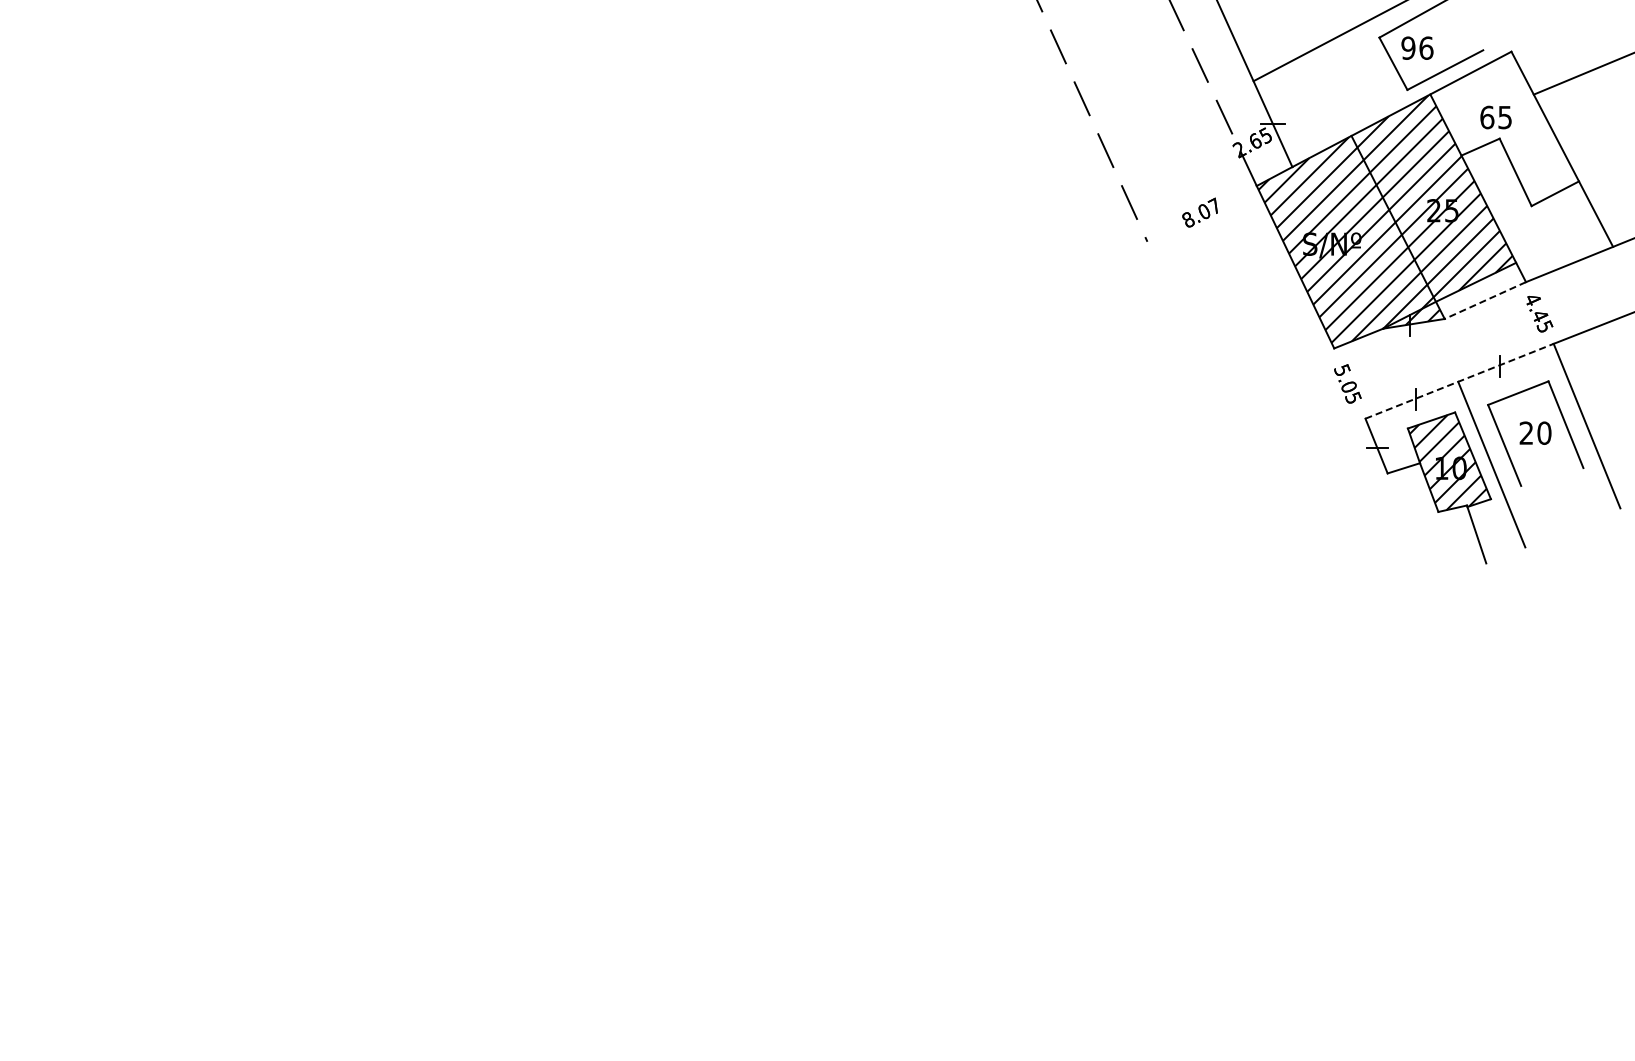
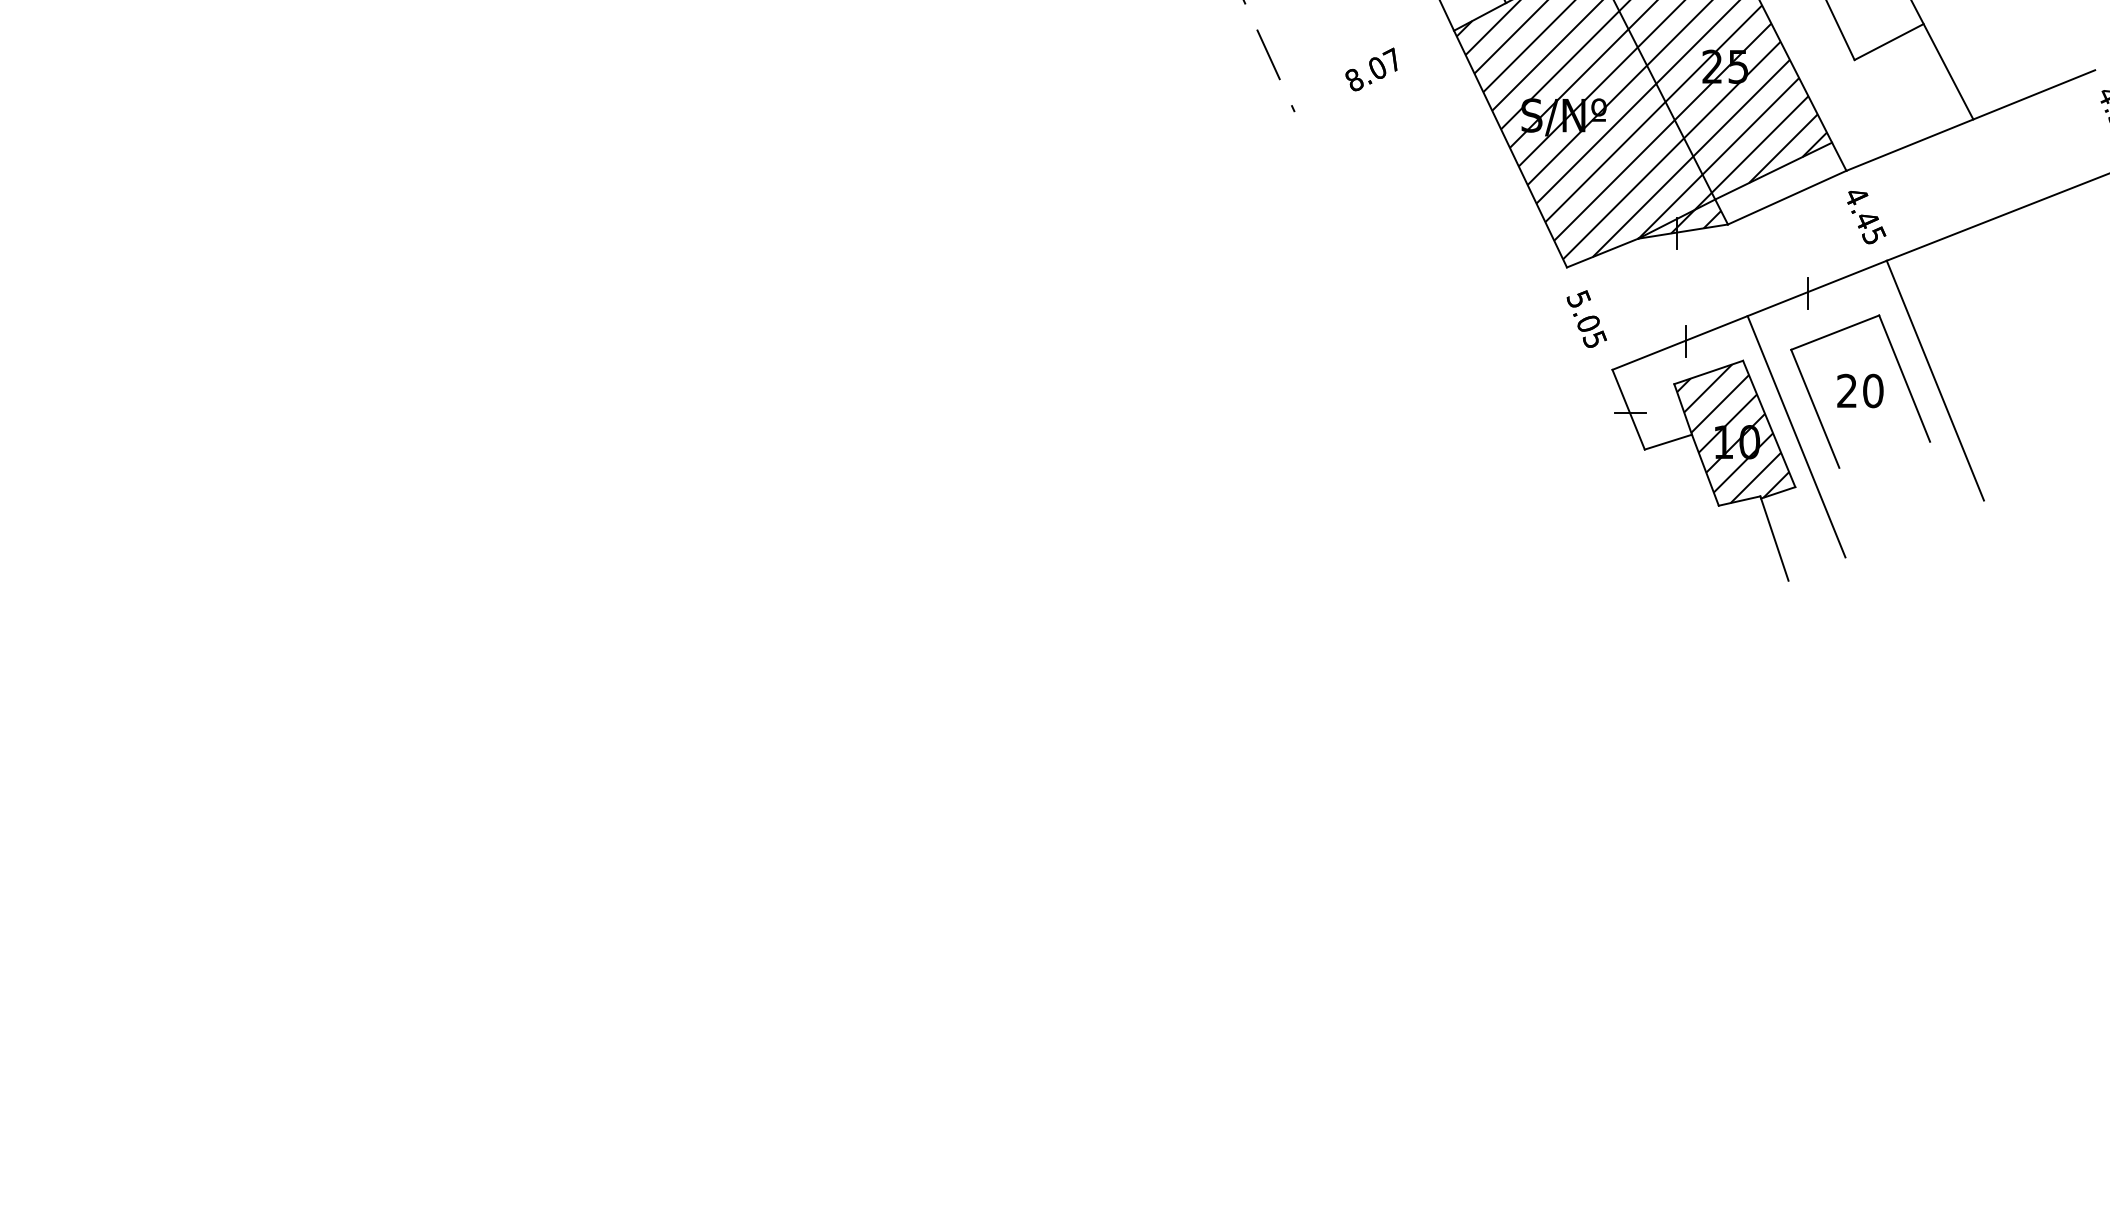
line: (1485, 300) -> (1787, 197), dashed -> solid
line: (1460, 381) -> (1750, 315), dashed -> solid

